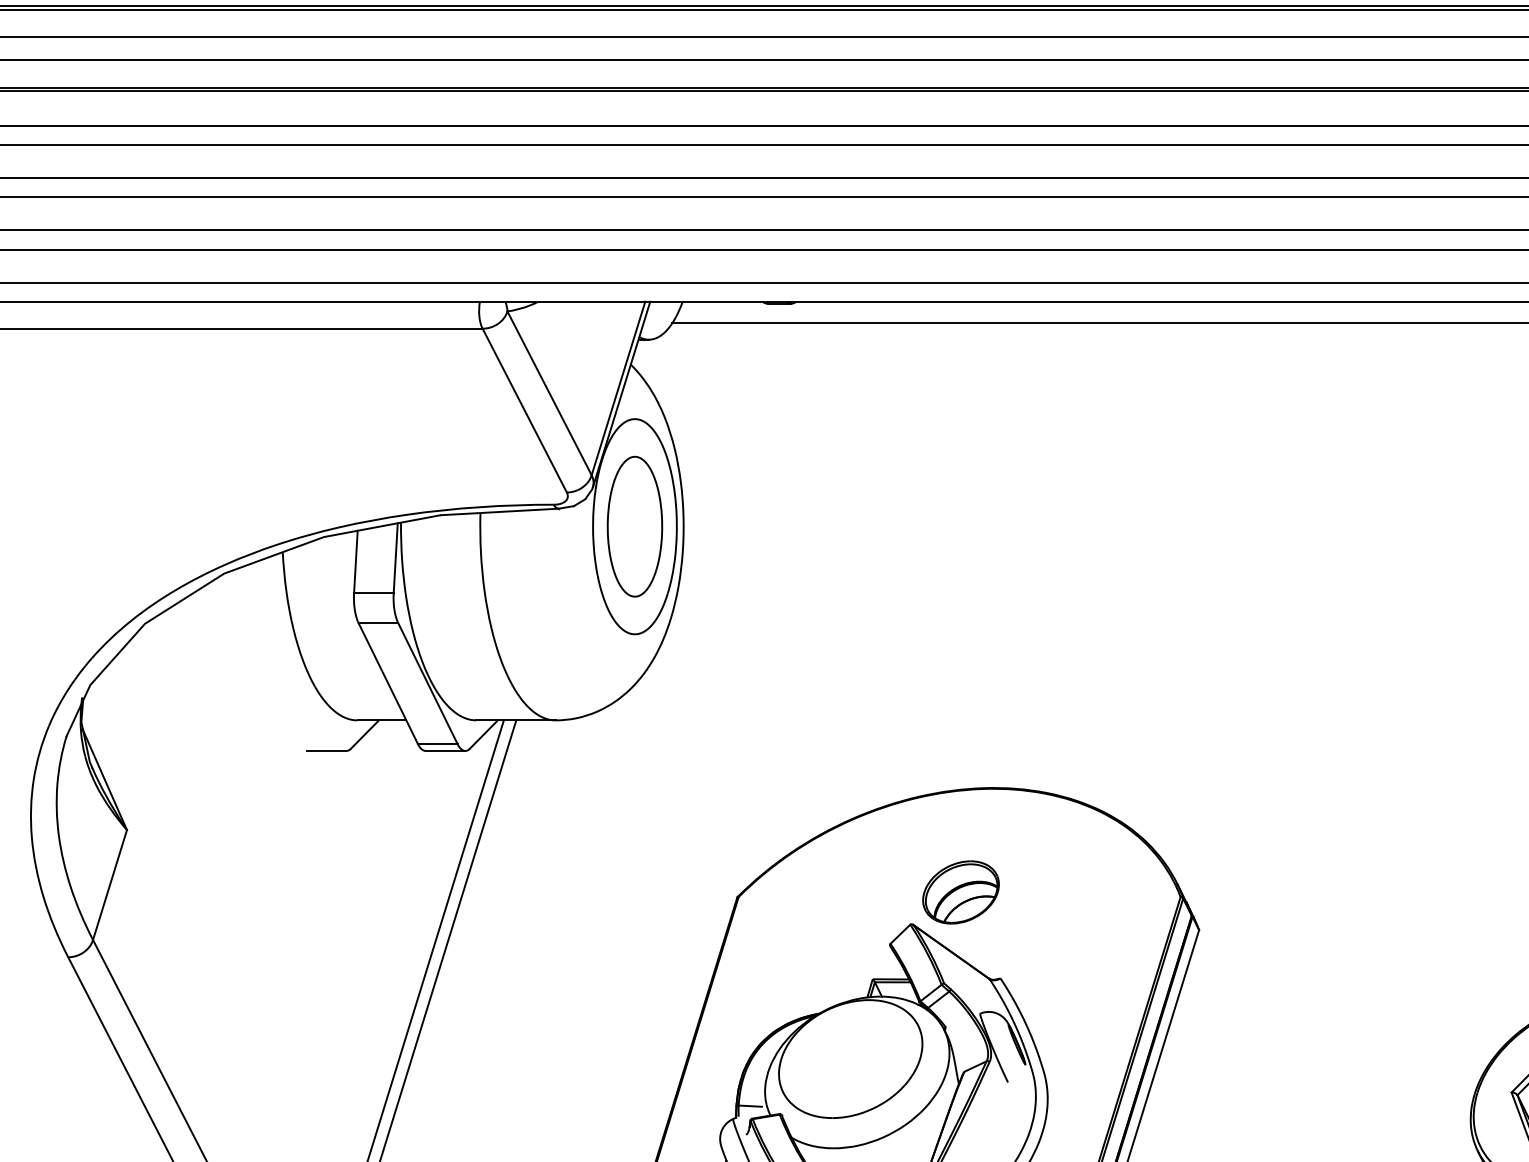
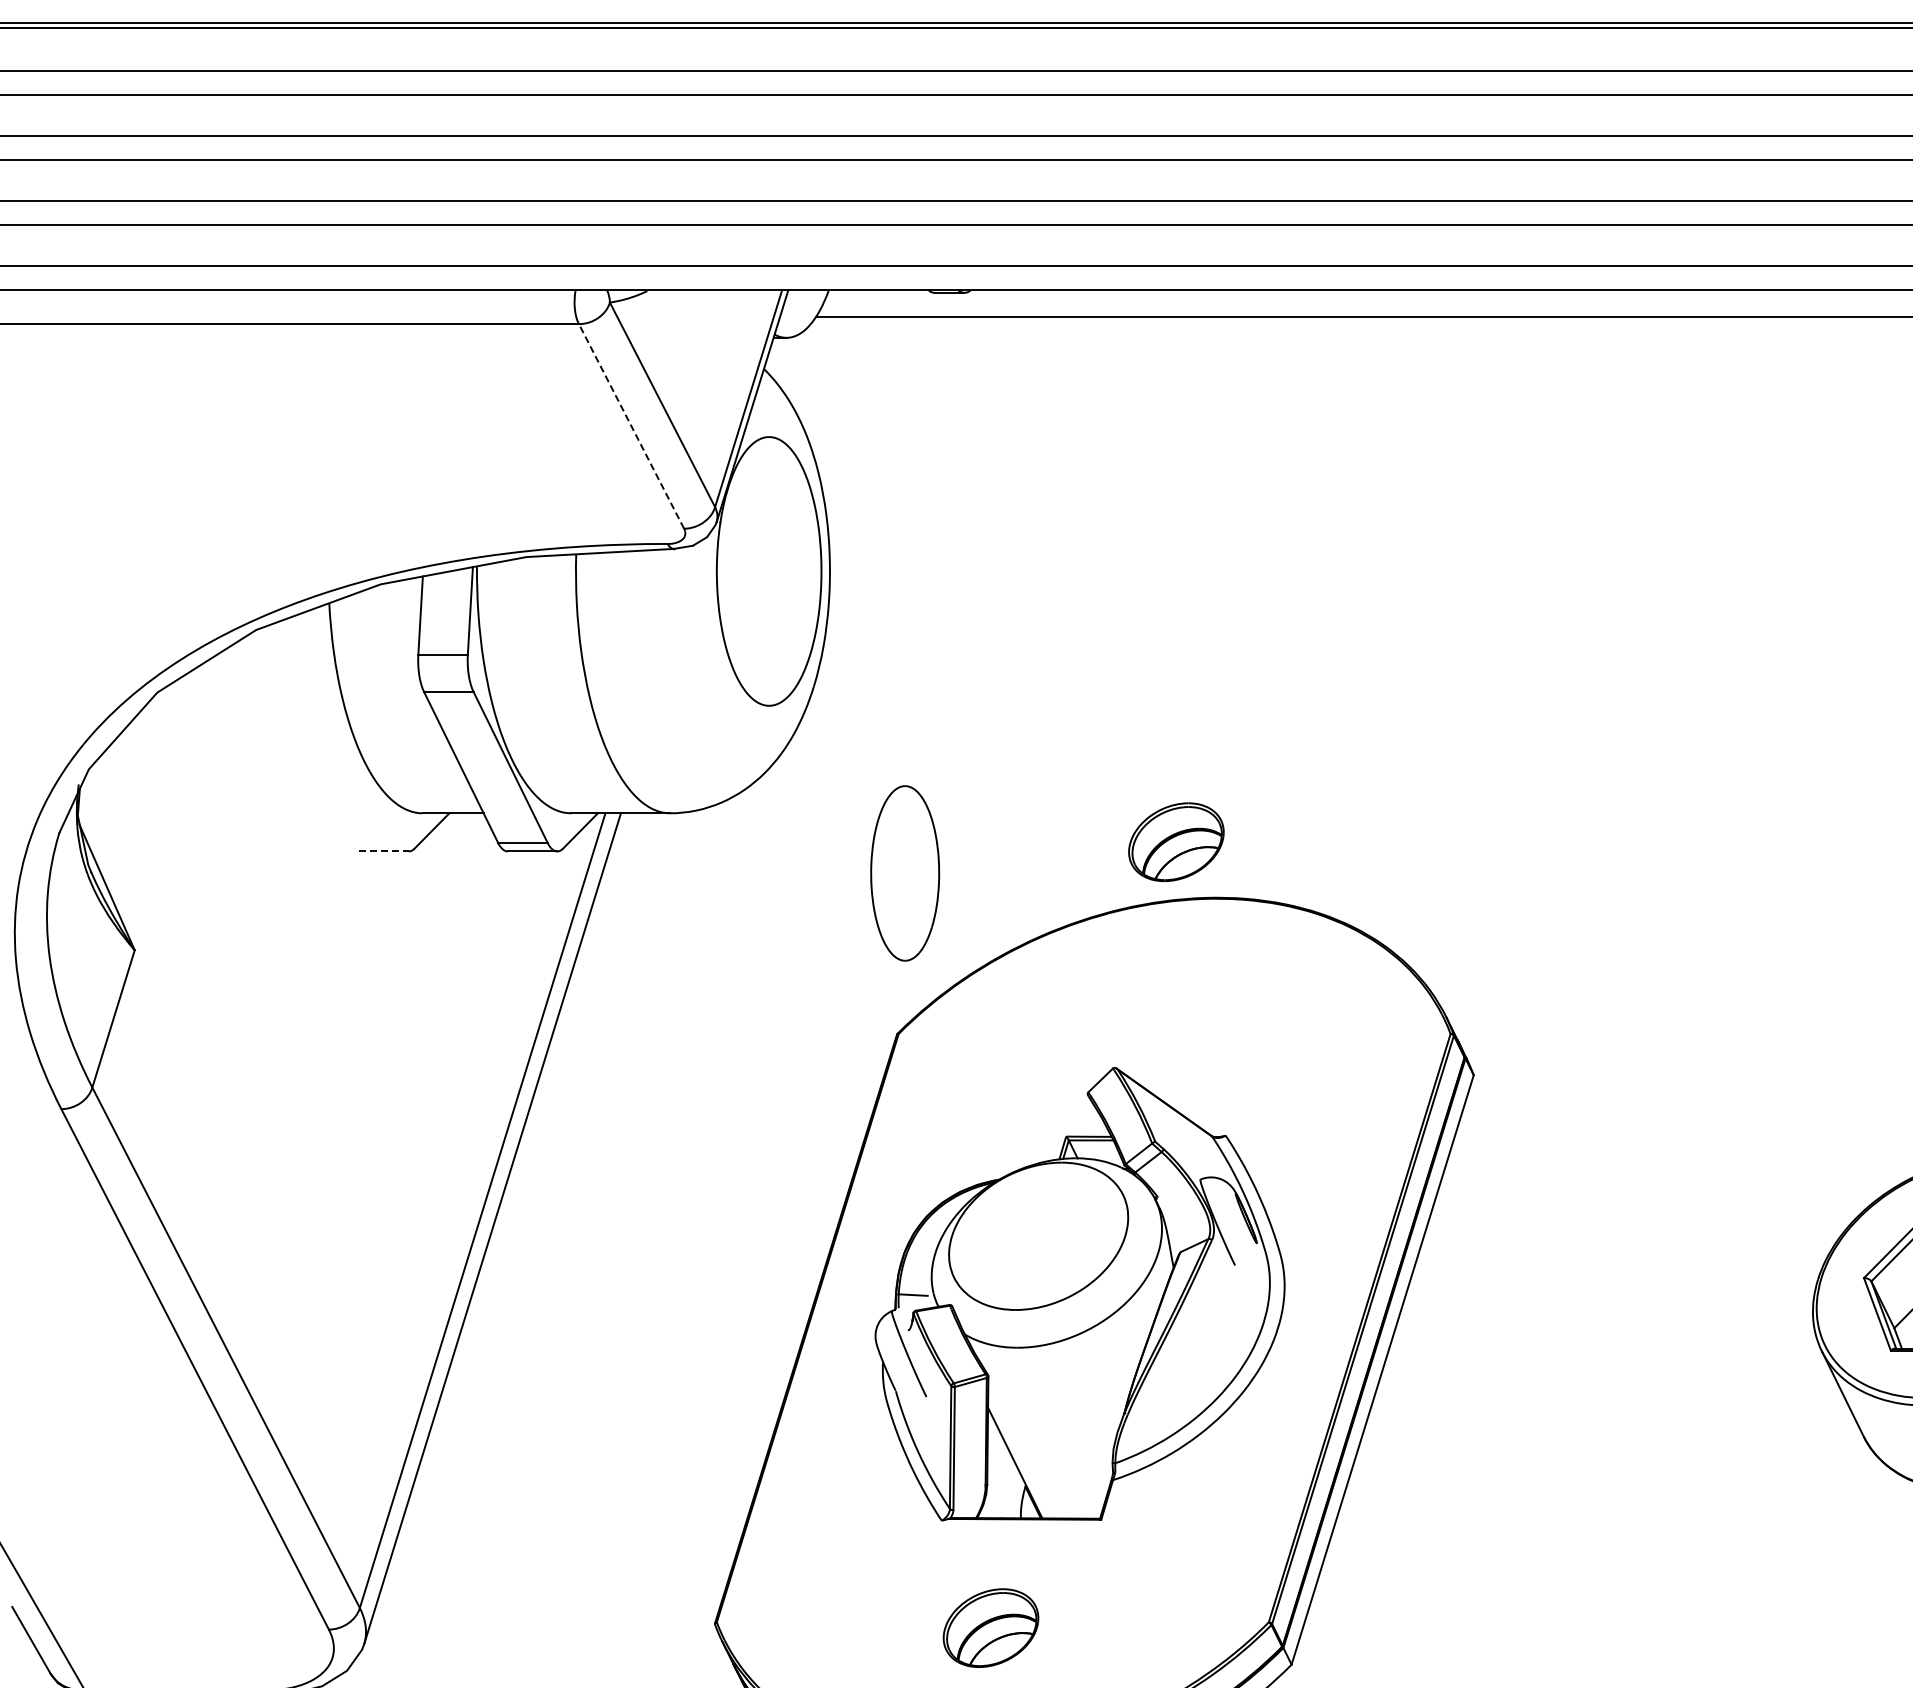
line: (524, 409) -> (631, 425), solid -> dashed
part: (635, 526) -> (905, 873), moved
line: (326, 750) -> (384, 851), solid -> dashed
part: (961, 892) -> (1176, 842), moved

